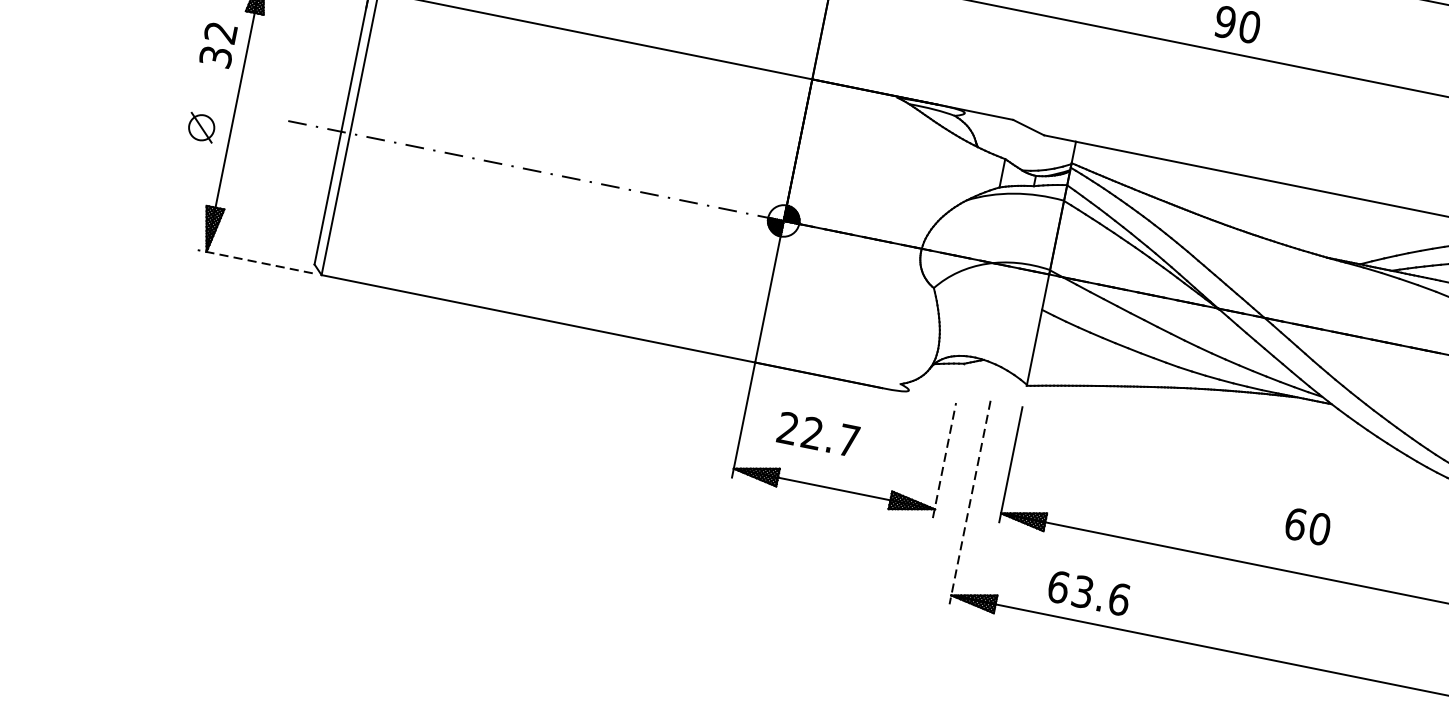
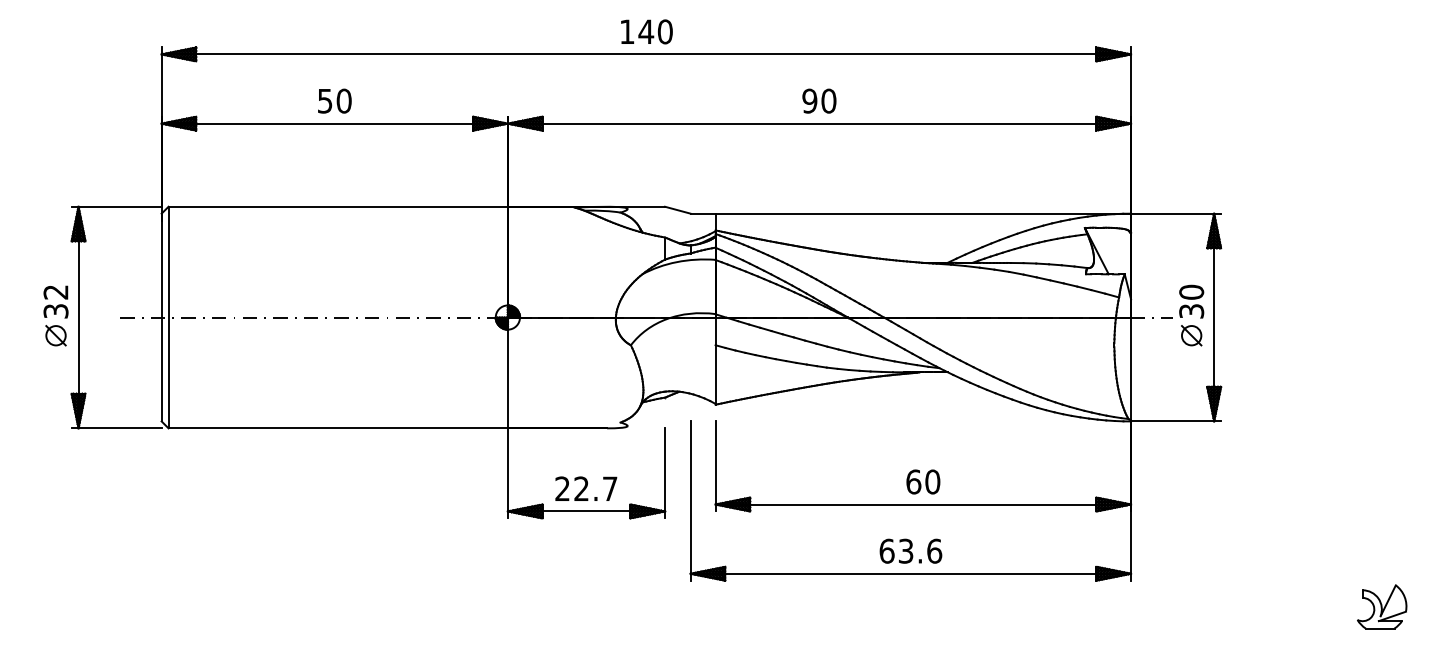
text: (217, 44) -> (55, 301), moved
line: (255, 261) -> (116, 428), dashed -> solid
text: (818, 434) -> (586, 488), moved
line: (945, 459) -> (665, 472), dashed -> solid
line: (969, 503) -> (690, 501), dashed -> solid
text: (1308, 526) -> (923, 481), moved
text: (1088, 592) -> (910, 550), moved

